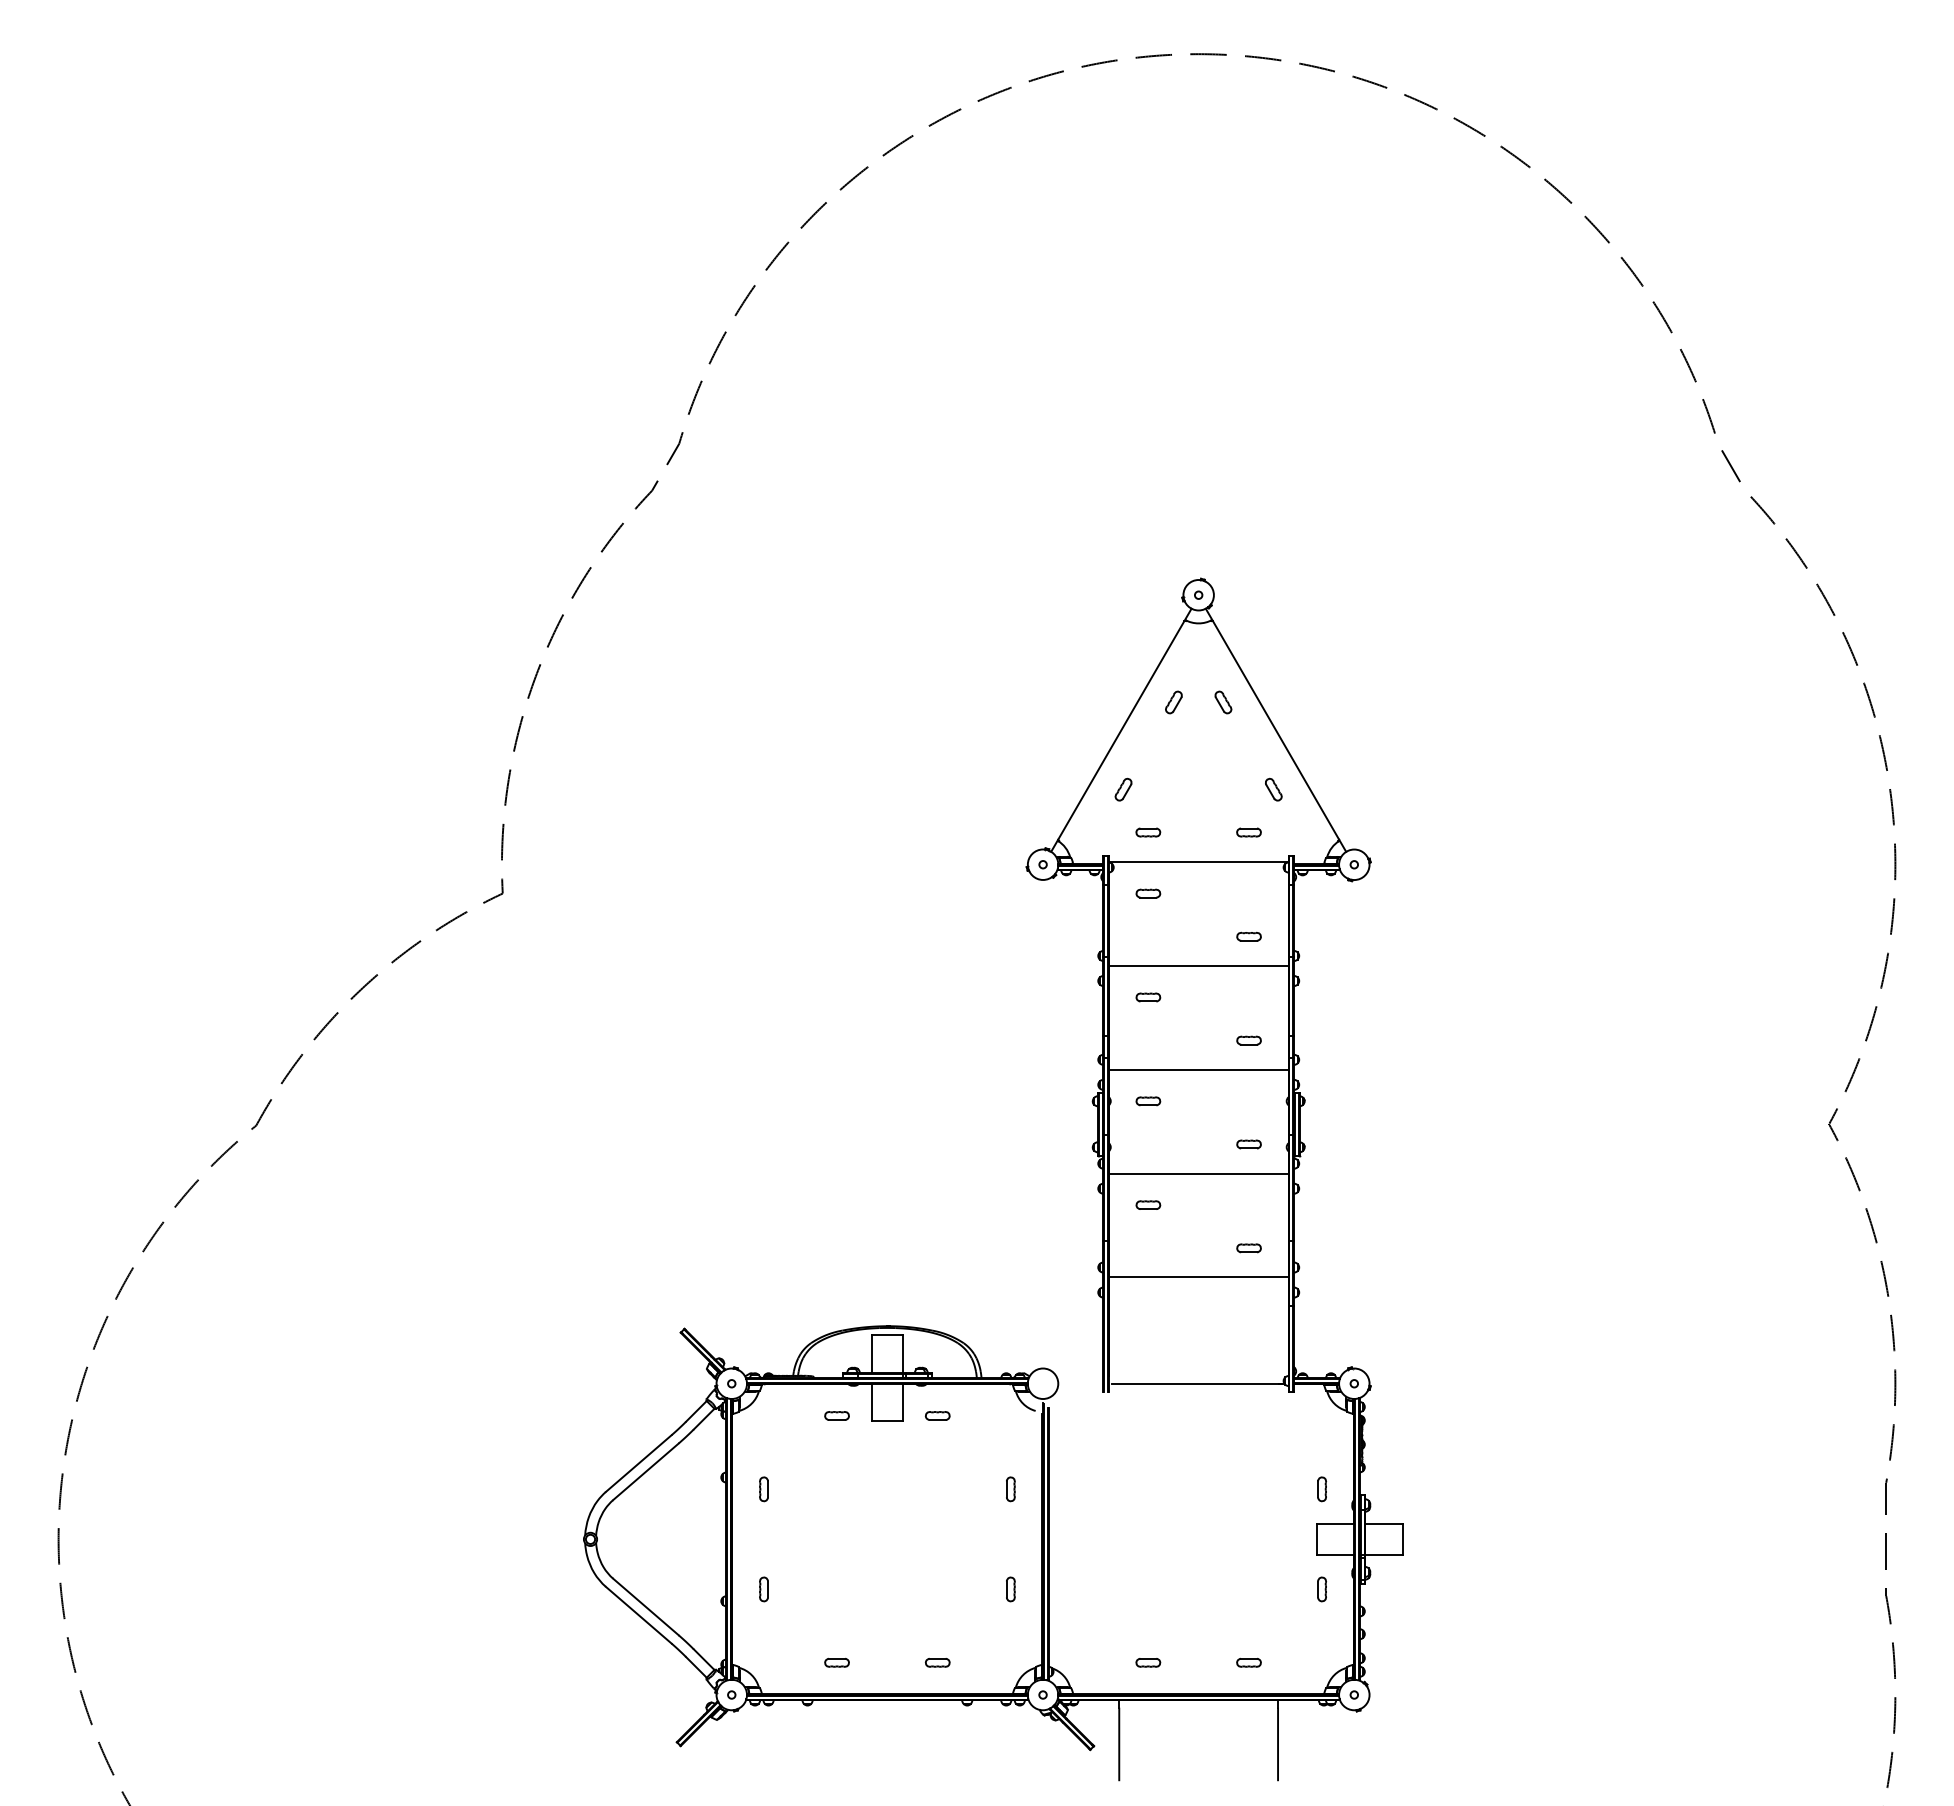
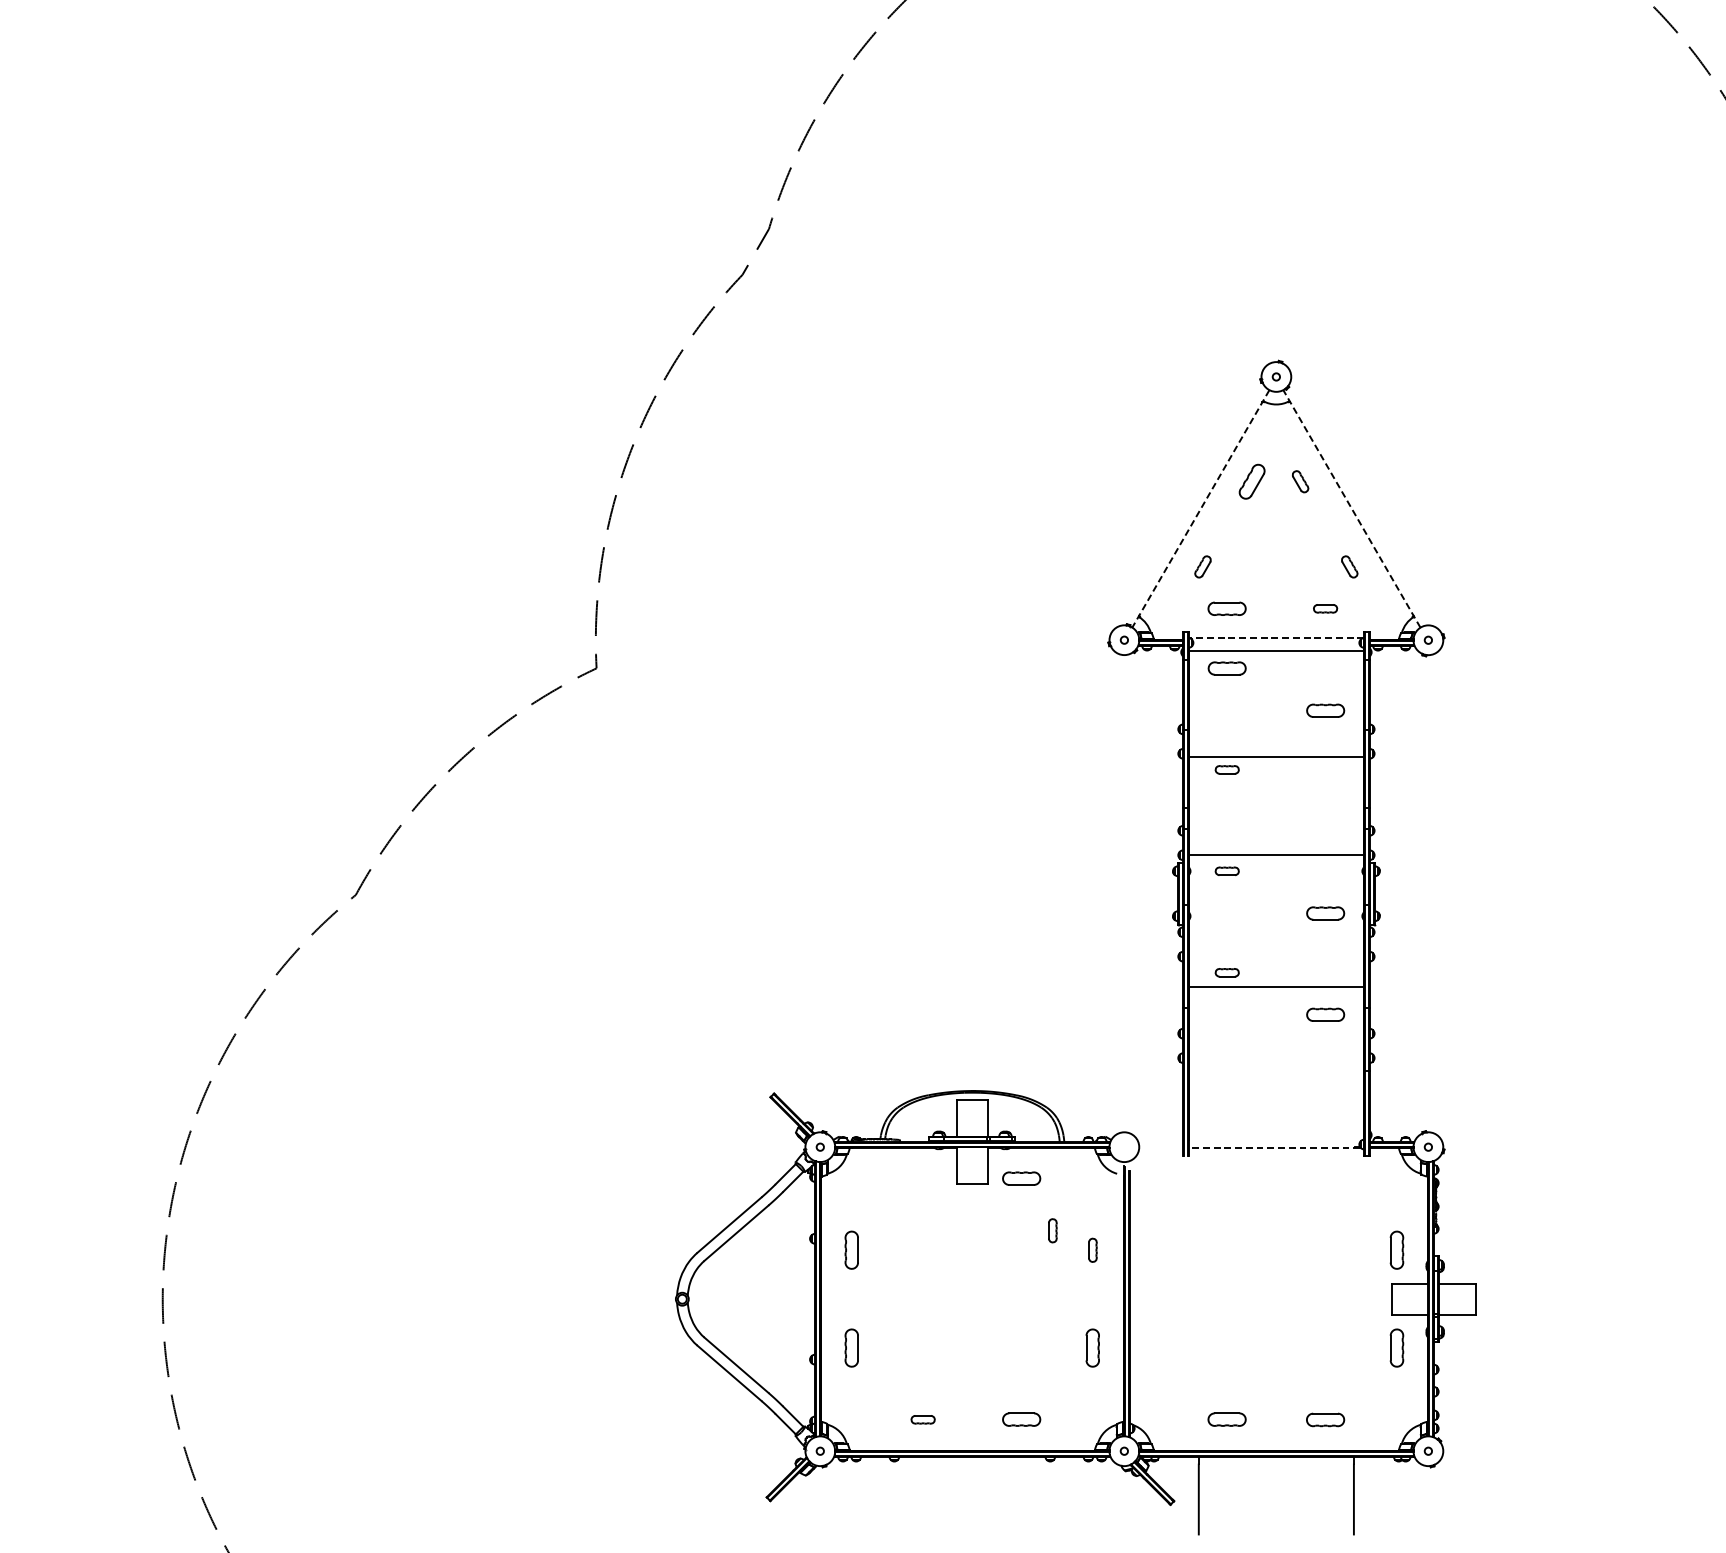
part: (1173, 702) -> (1251, 481), size x1.6
line: (1275, 729) -> (1351, 508), solid -> dashed
line: (1121, 730) -> (1200, 509), solid -> dashed
part: (1148, 832) -> (1227, 608), size x1.6
line: (1198, 862) -> (1276, 638), solid -> dashed
part: (1148, 893) -> (1227, 668), size x1.6
part: (1248, 936) -> (1325, 710), size x1.6
line: (1198, 965) -> (1276, 650), moved
part: (1248, 1040) -> (1325, 811), removed
line: (1198, 1069) -> (1276, 757), moved
part: (1248, 1144) -> (1325, 913), size x1.6
line: (1198, 1173) -> (1276, 854), moved
part: (1248, 1248) -> (1325, 1015), size x1.6
line: (1198, 1277) -> (1276, 986), moved
line: (1199, 1384) -> (1277, 1147), solid -> dashed
part: (836, 1415) -> (922, 1178), removed
part: (937, 1415) -> (1021, 1178), size x1.6
part: (969, 1469) -> (1052, 1230), added
part: (763, 1489) -> (851, 1250), size x1.6
part: (1321, 1489) -> (1396, 1250), size x1.6
part: (763, 1589) -> (851, 1348), size x1.6
part: (1010, 1589) -> (1092, 1348), size x1.6
part: (1321, 1589) -> (1396, 1348), size x1.6
part: (937, 1662) -> (1021, 1419), size x1.6
part: (1148, 1662) -> (1227, 1419), size x1.6
part: (1248, 1662) -> (1325, 1419), size x1.6

